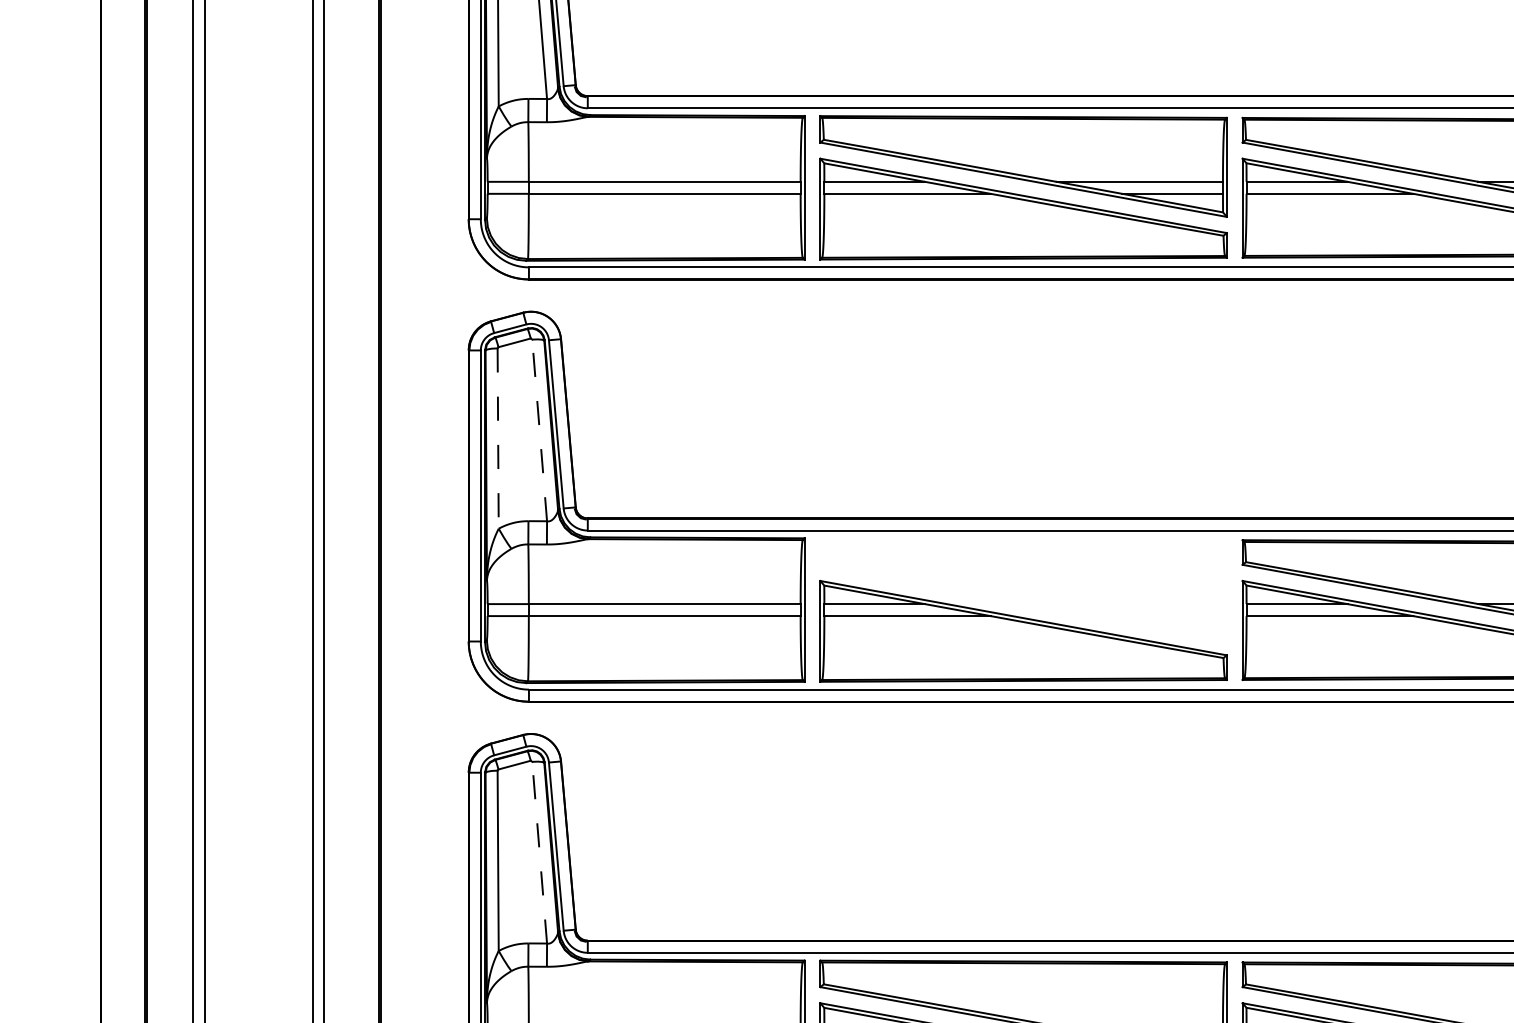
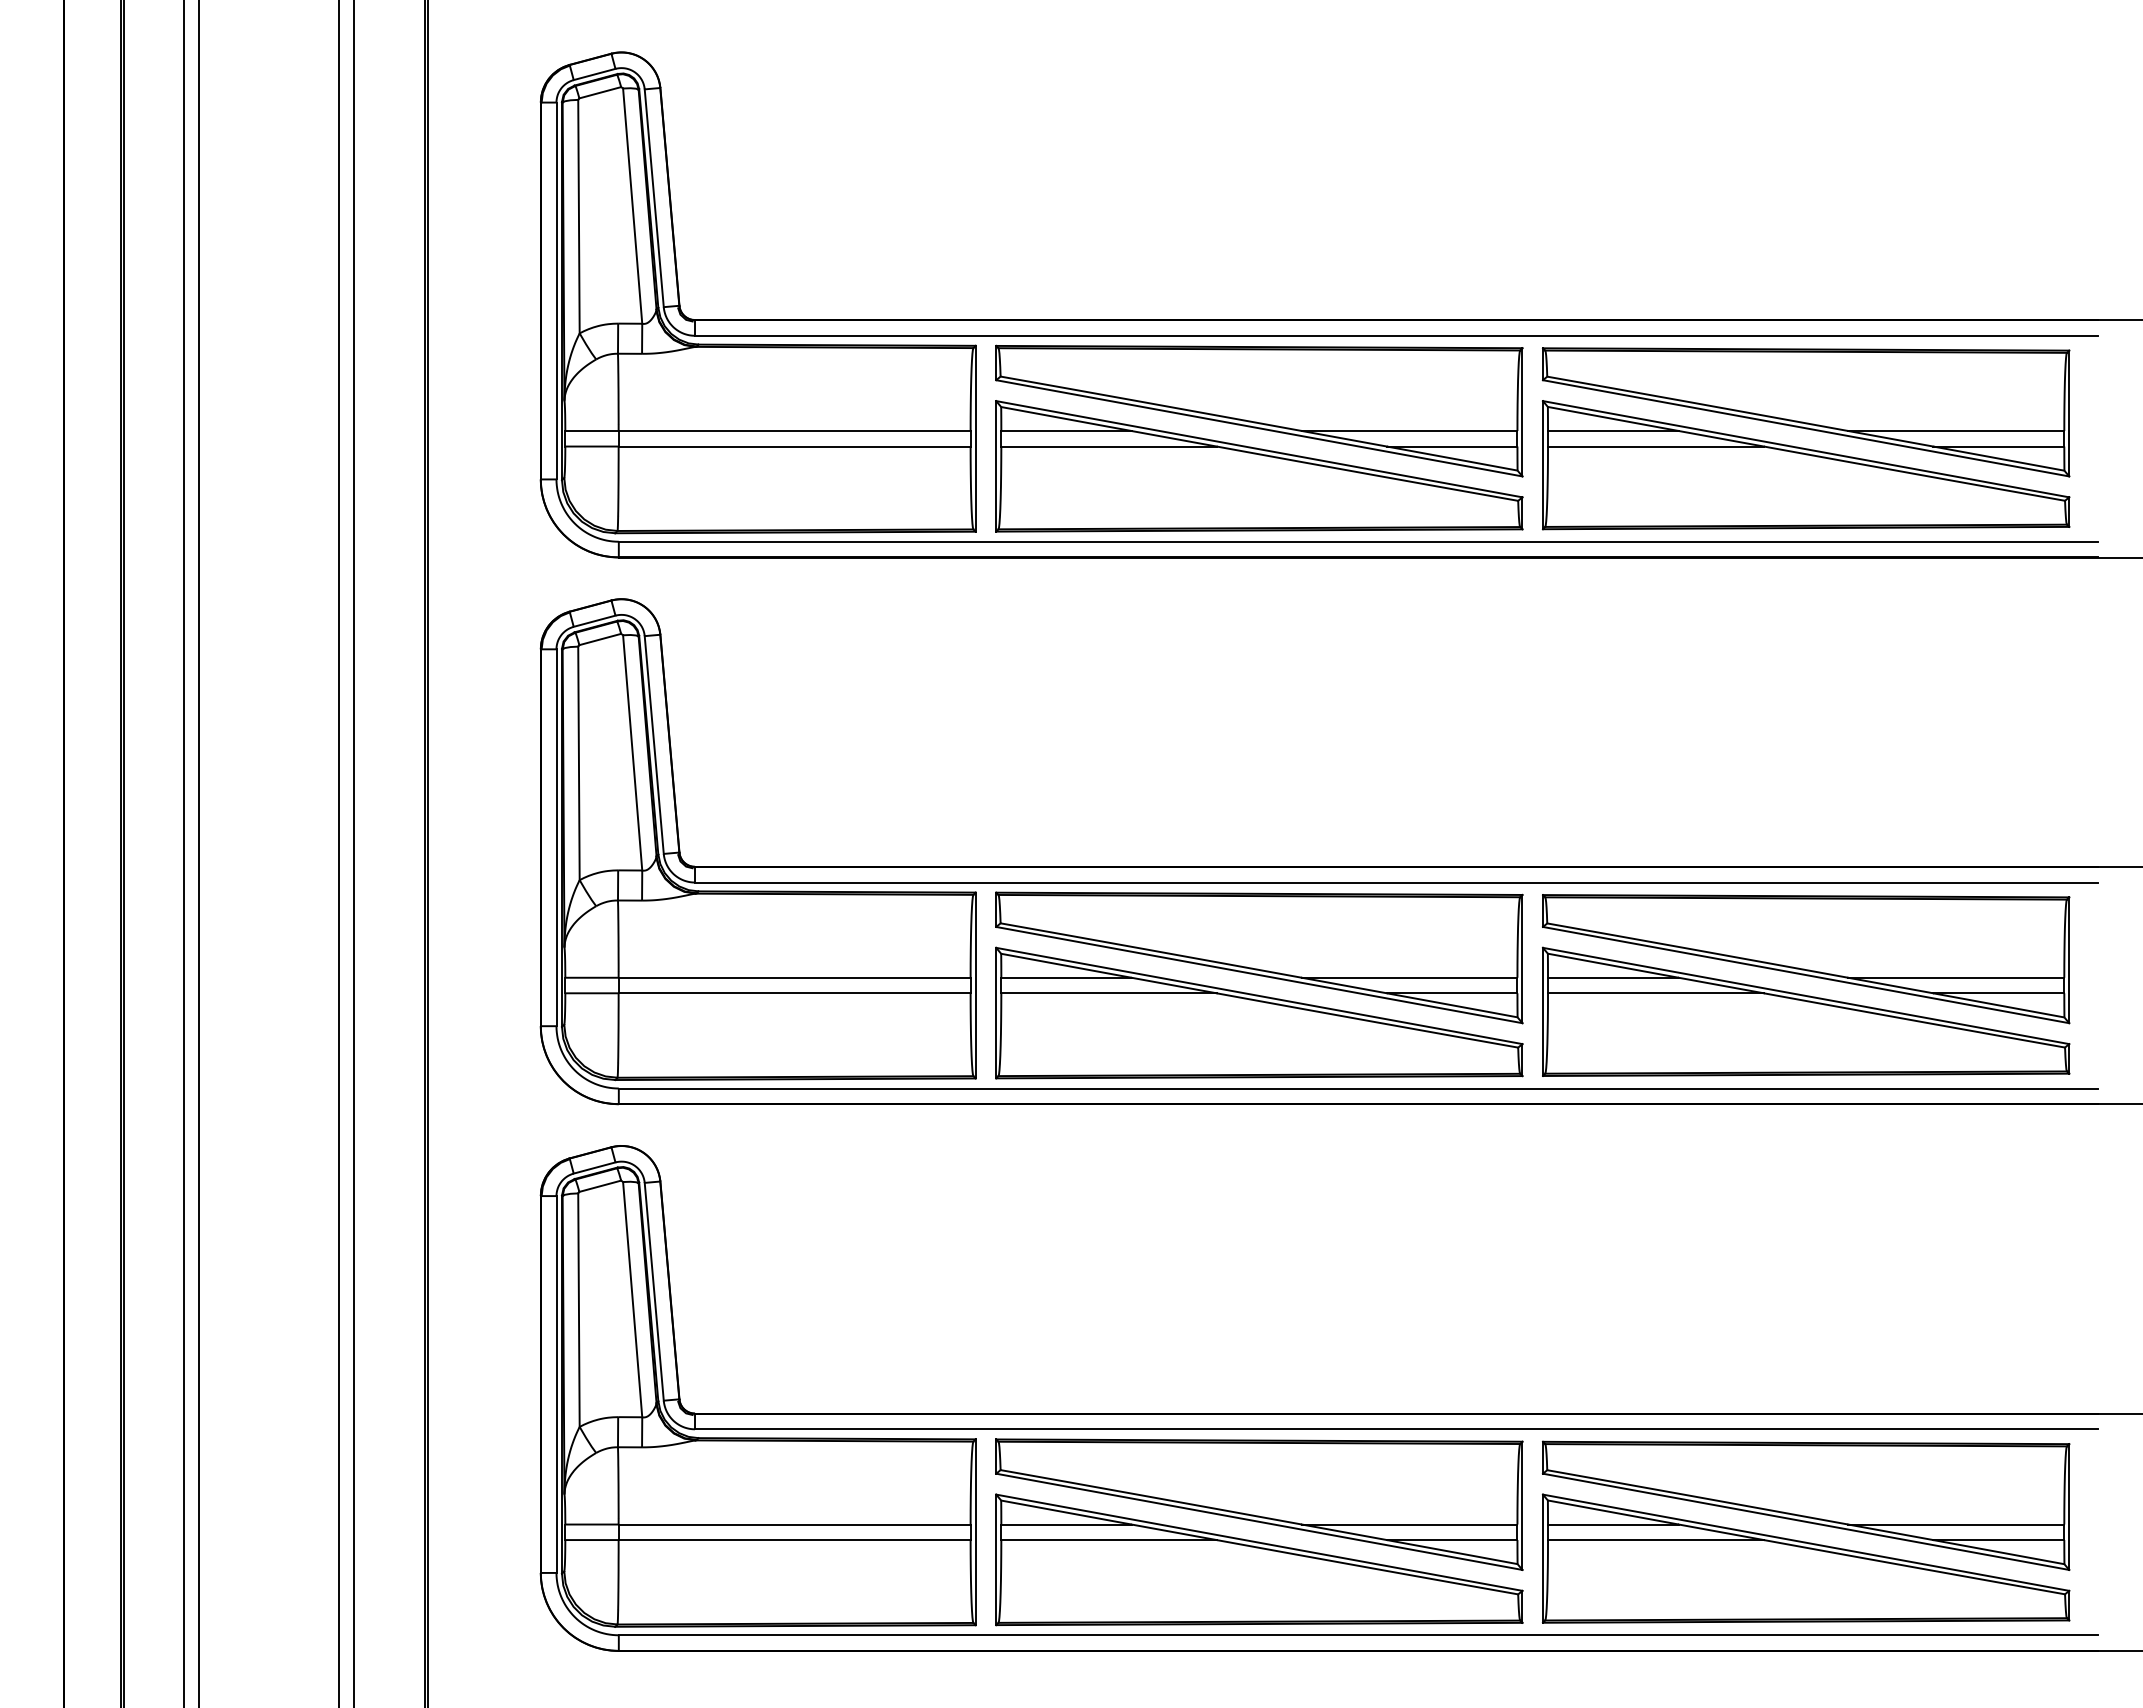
line: (539, 430) -> (632, 752), dashed -> solid
line: (497, 438) -> (578, 763), dashed -> solid
part: (1023, 588) -> (1259, 957), added
line: (539, 852) -> (632, 1299), dashed -> solid

